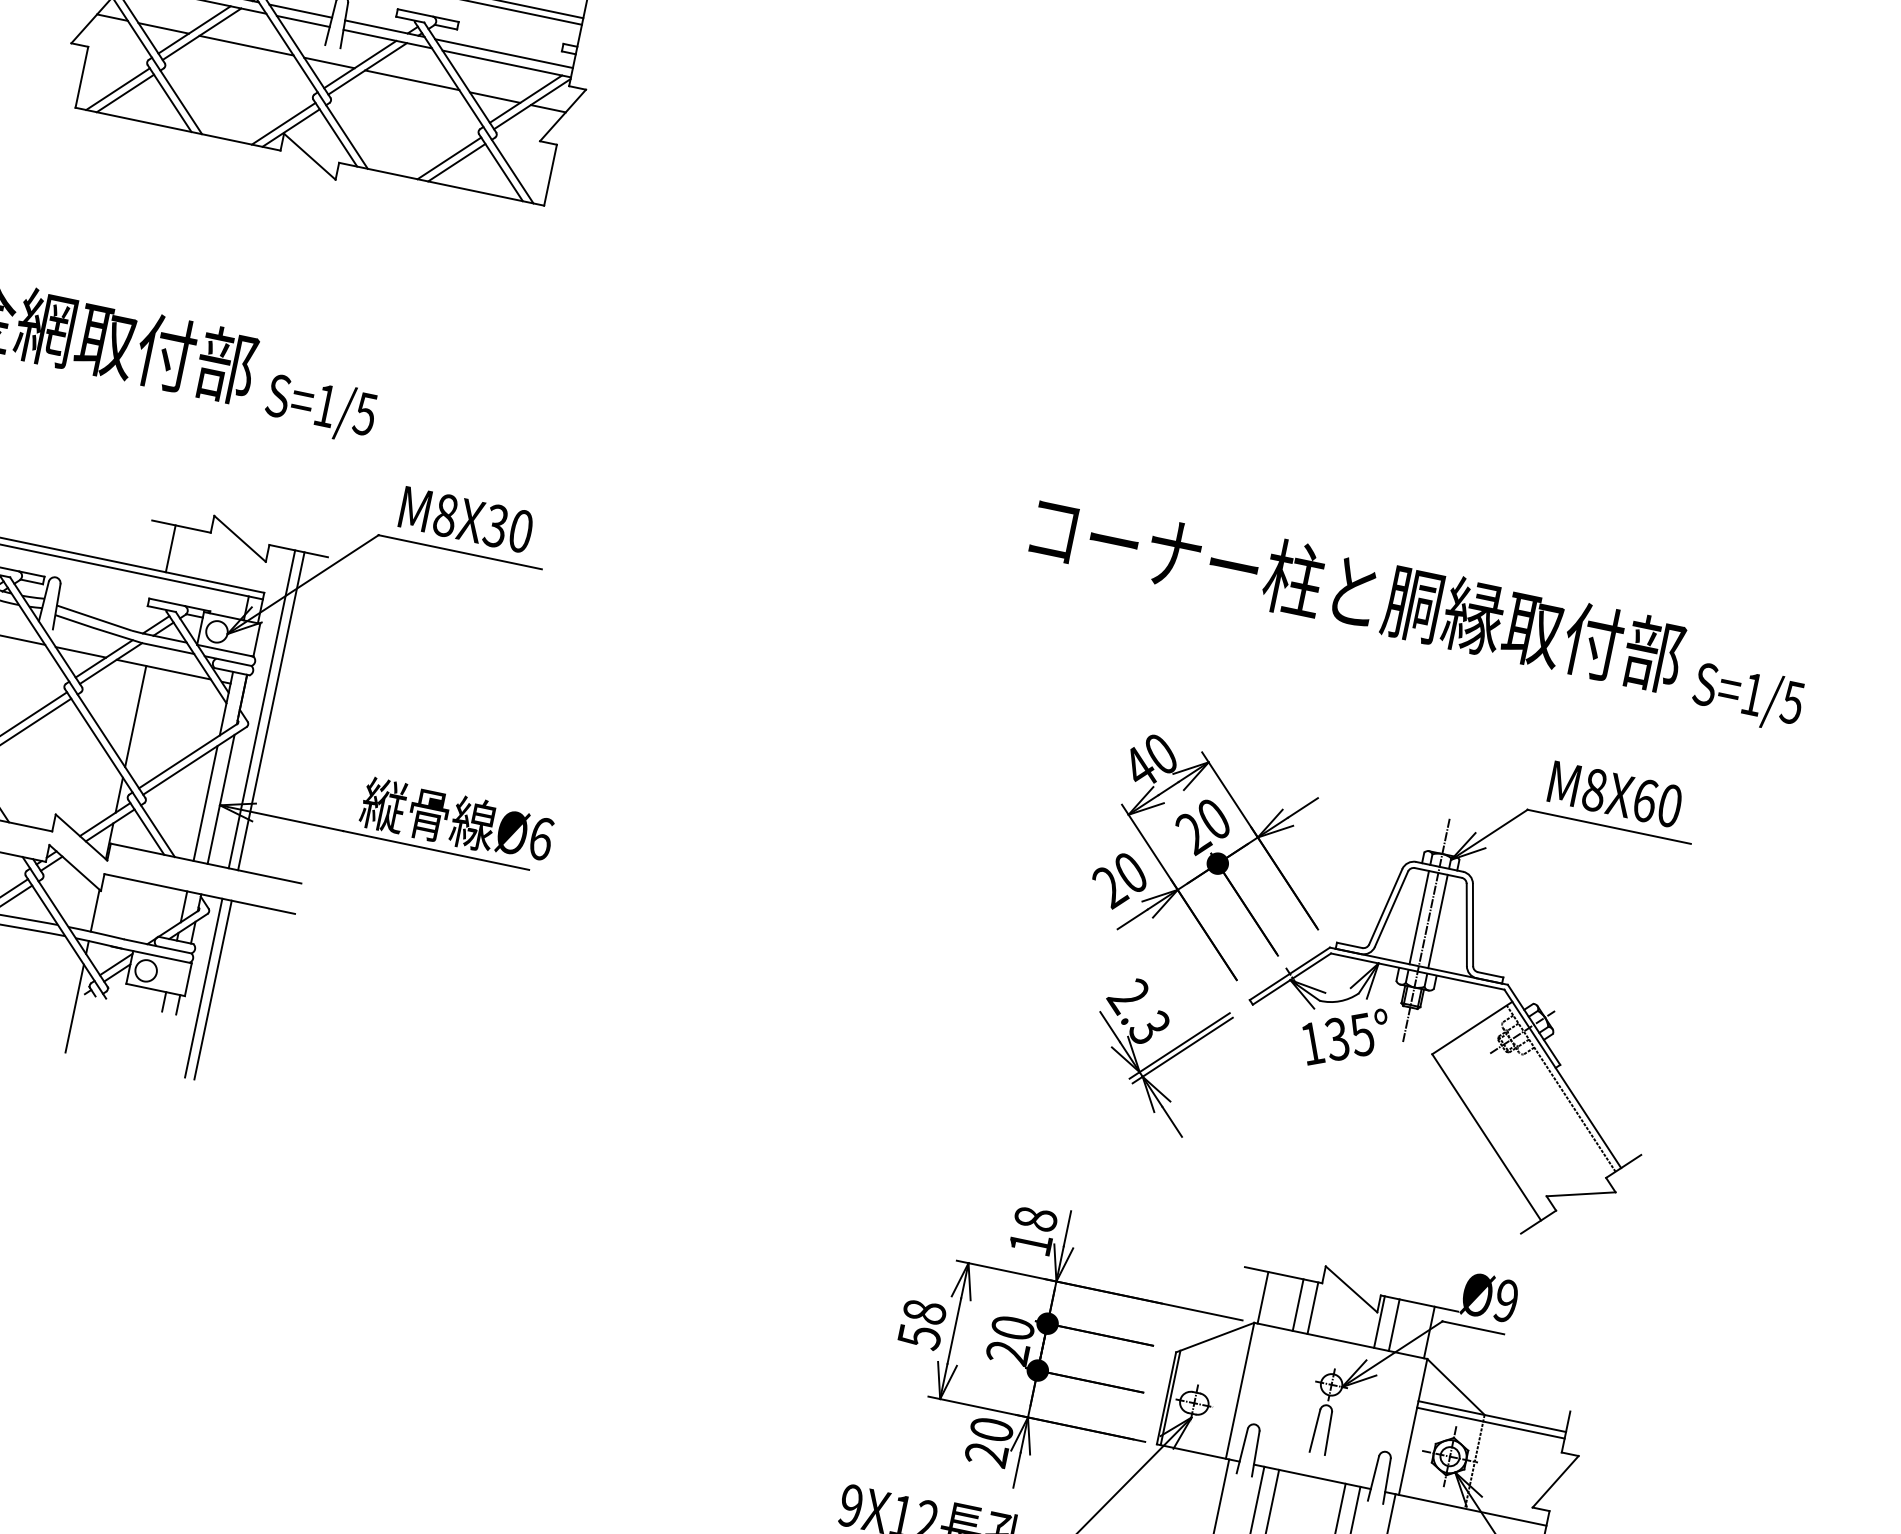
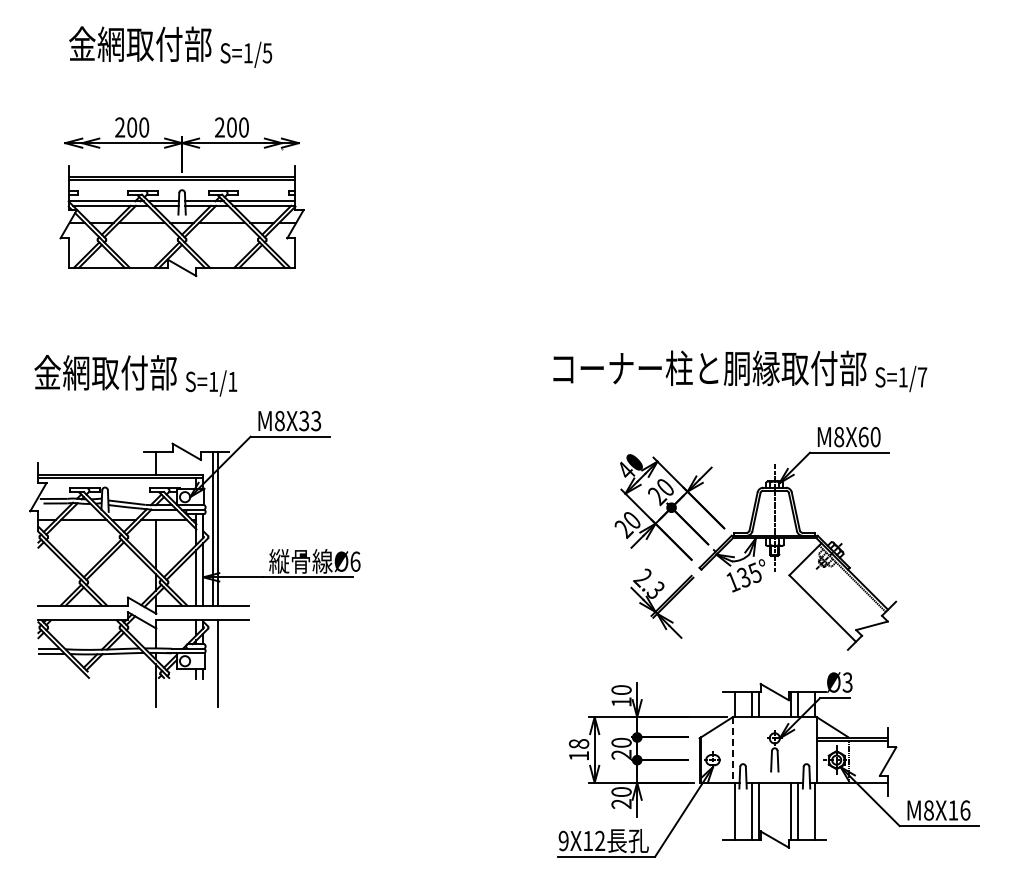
text: (364, 415) -> (232, 382), S=1/5 -> S=1/1
text: (521, 532) -> (316, 421), M8X30 -> M8X33
text: (1792, 702) -> (922, 377), S=1/5 -> S=1/7
line: (1420, 916) -> (770, 512), removed
line: (1438, 920) -> (779, 512), removed
line: (203, 987) -> (213, 663), removed
text: (1035, 1217) -> (621, 689), 18 -> 10
text: (1505, 1300) -> (847, 682), Ø9 -> Ø3
text: (920, 1338) -> (579, 756), 58 -> 18
line: (1239, 1389) -> (732, 749), solid -> dashed

